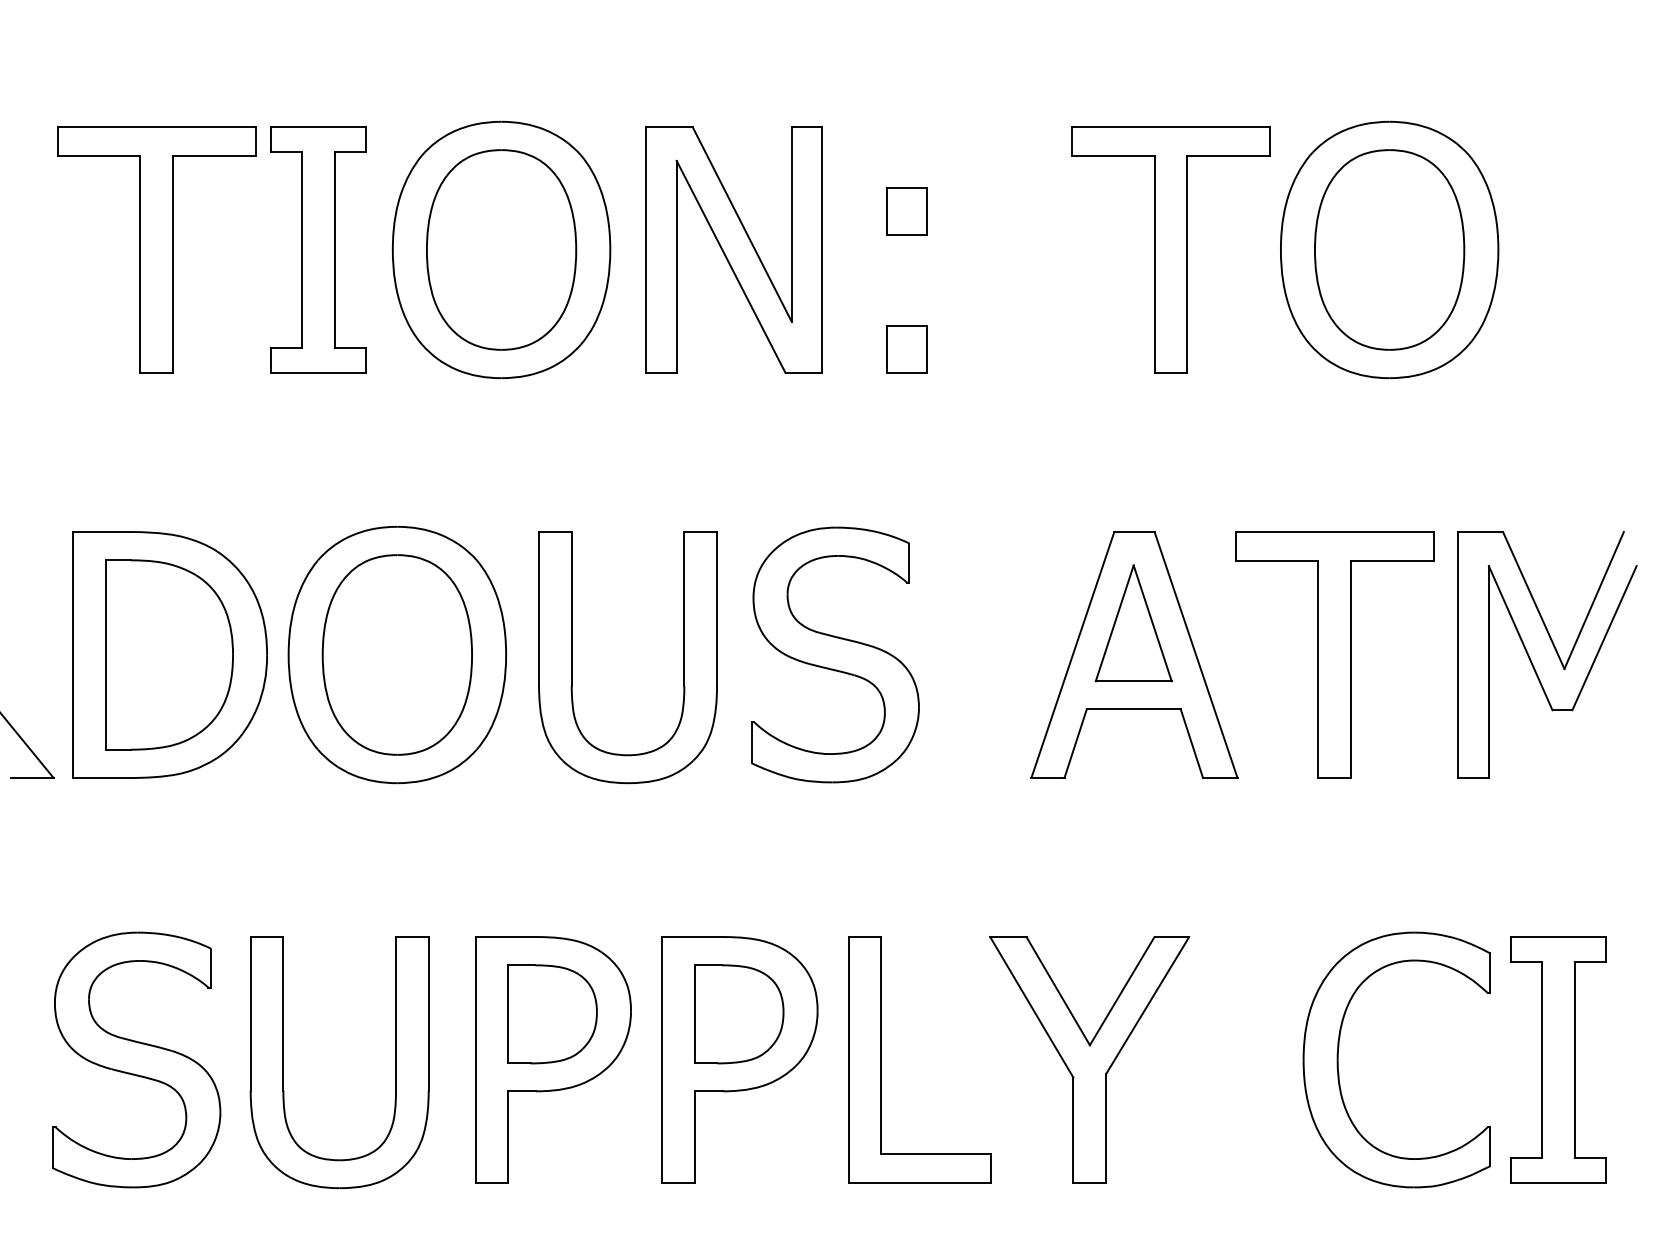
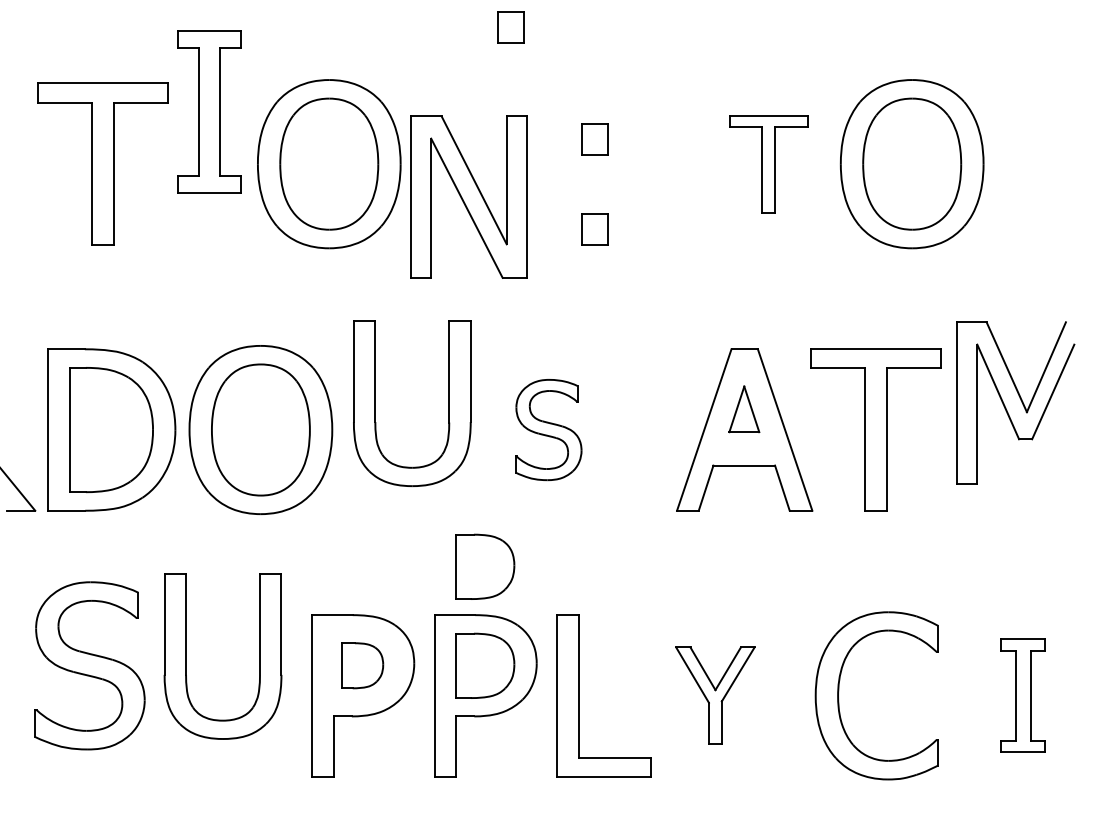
part: (777, 41) -> (510, 27), added
part: (319, 248) -> (209, 111), moved
part: (733, 248) -> (468, 196), moved
part: (1170, 248) -> (768, 163), size x0.6
part: (1134, 623) -> (744, 409), size x0.6
part: (835, 654) -> (548, 429), size x0.6
part: (1547, 654) -> (1015, 402), moved
part: (683, 657) -> (448, 403), moved
part: (739, 862) -> (485, 566), added
part: (552, 1013) -> (362, 665), size x0.7
part: (1339, 1053) -> (839, 691), moved
part: (136, 1059) -> (89, 665), moved
part: (1089, 1059) -> (715, 695), size x0.6
part: (1557, 1059) -> (1022, 695), size x0.7
part: (284, 1062) -> (186, 656), moved

